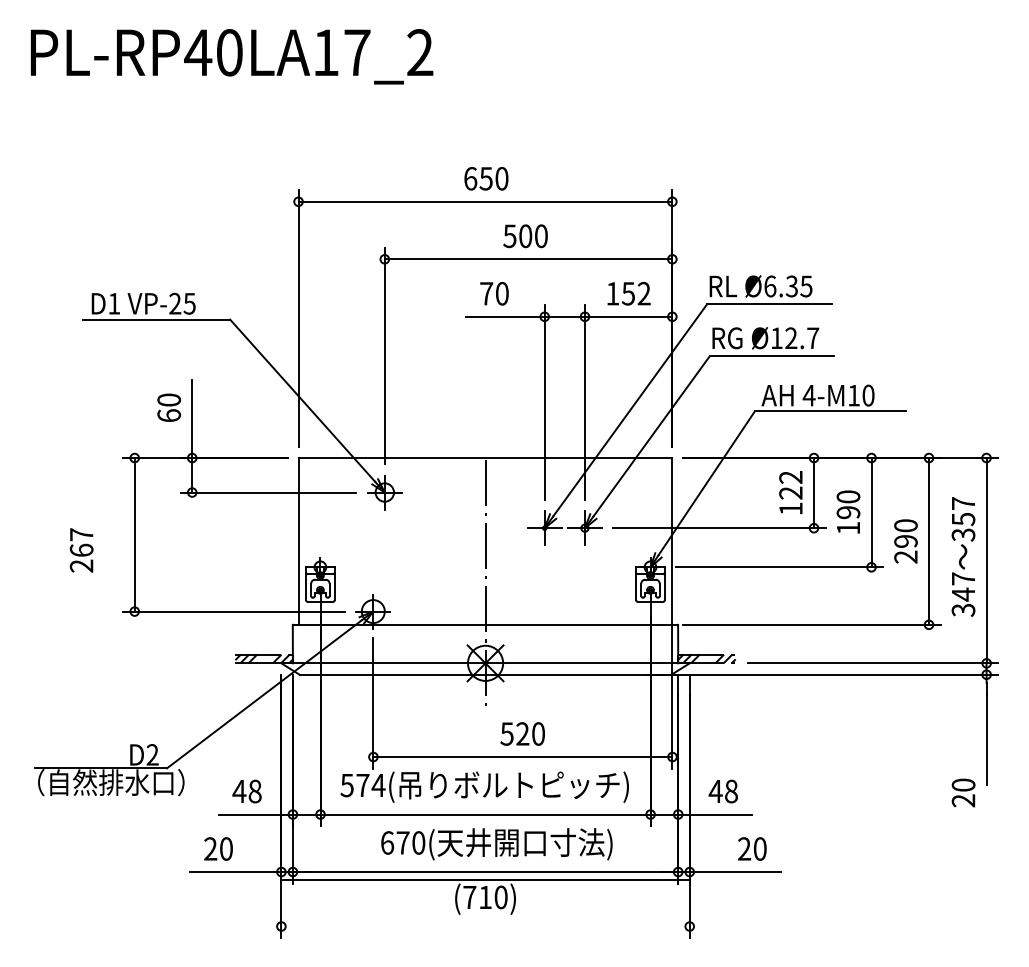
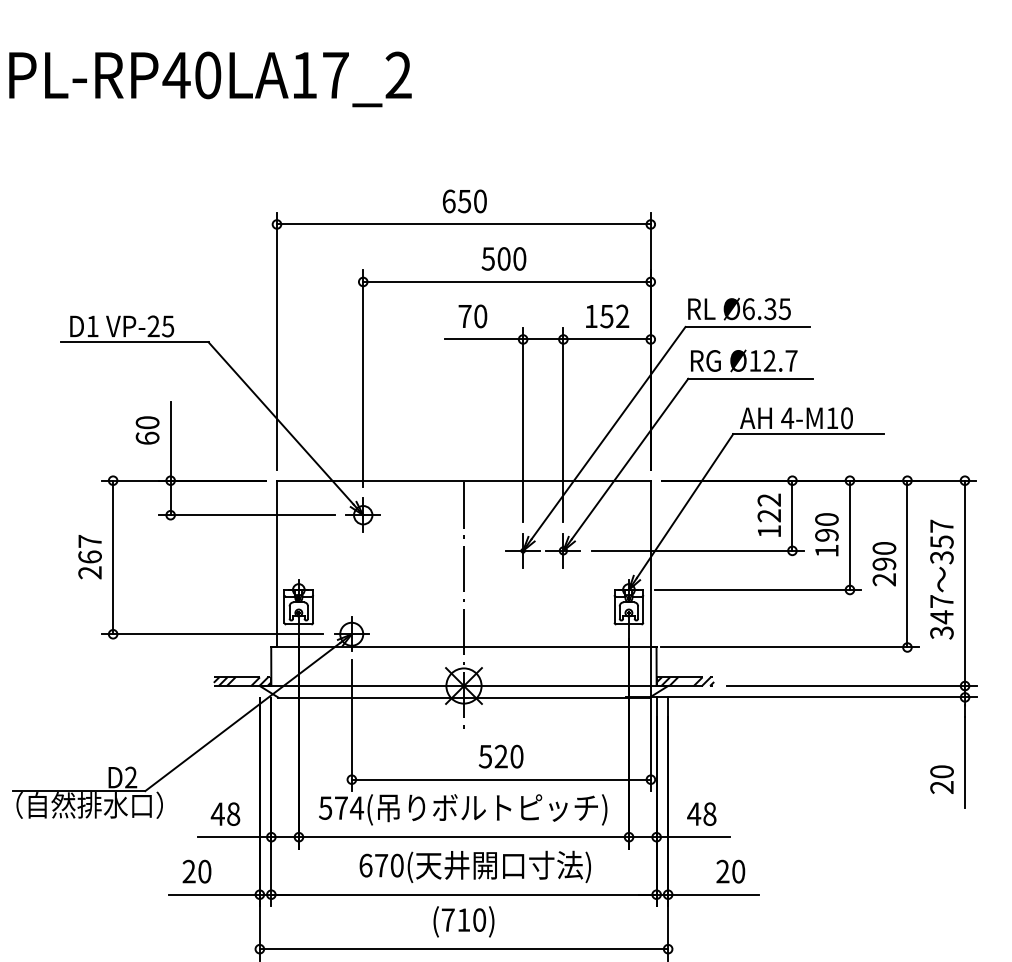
text: (81, 550) -> (89, 557), moved
text: (963, 792) -> (941, 779), moved
line: (485, 879) -> (463, 949), moved

